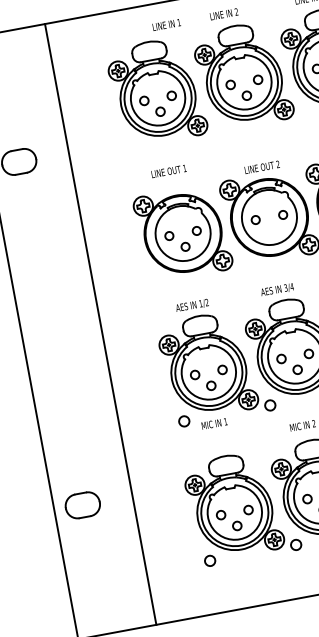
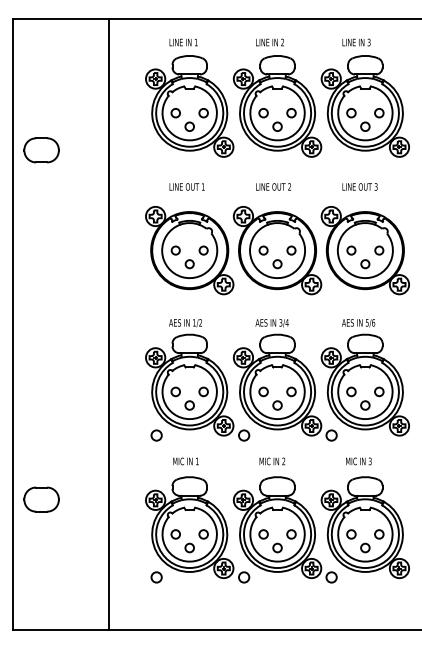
text: (166, 24) -> (183, 42), moved
text: (262, 166) -> (273, 186), moved
circle: (271, 231) -> (277, 264), added
line: (100, 323) -> (109, 324), moved
text: (214, 423) -> (185, 461), moved

